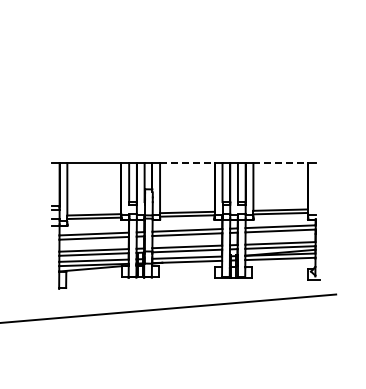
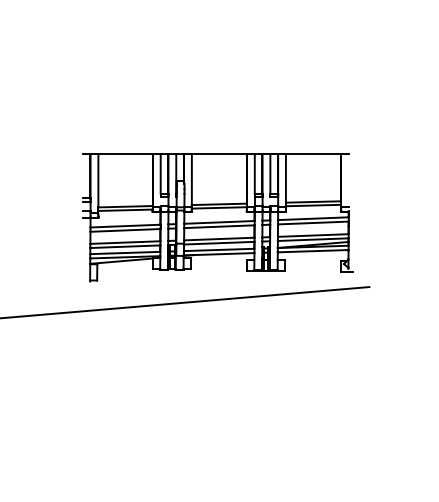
line: (187, 163) -> (219, 154), dashed -> solid
line: (280, 163) -> (313, 154), dashed -> solid

